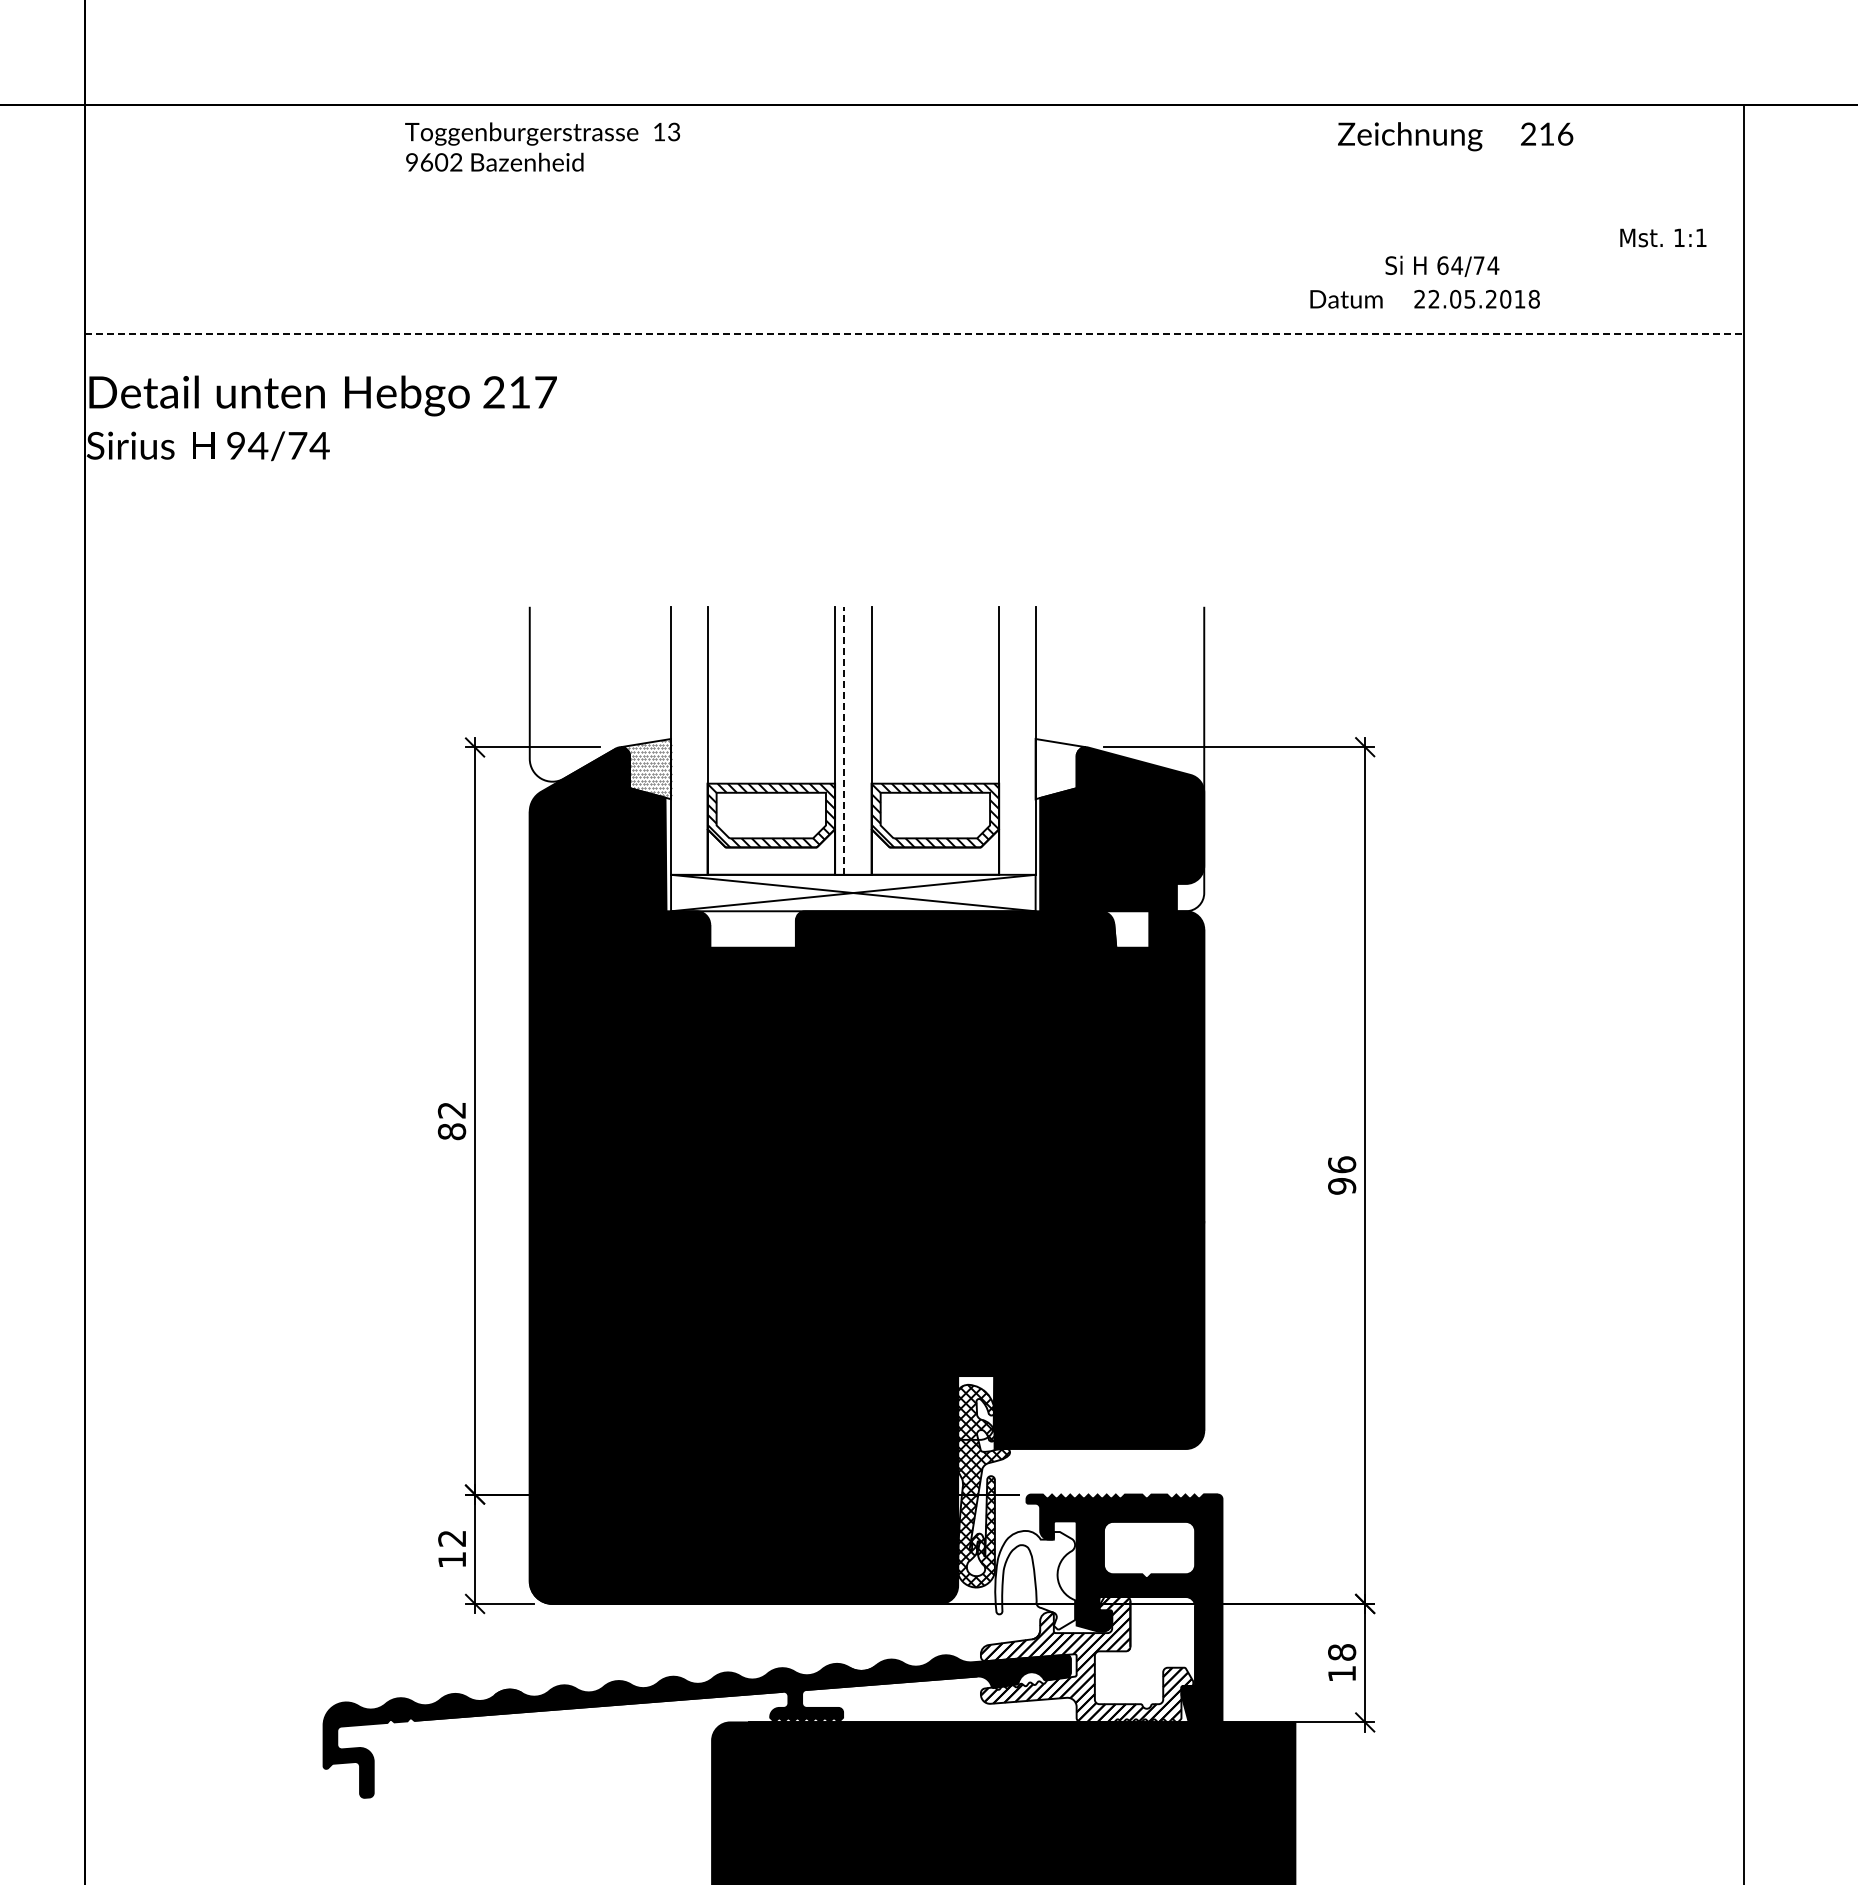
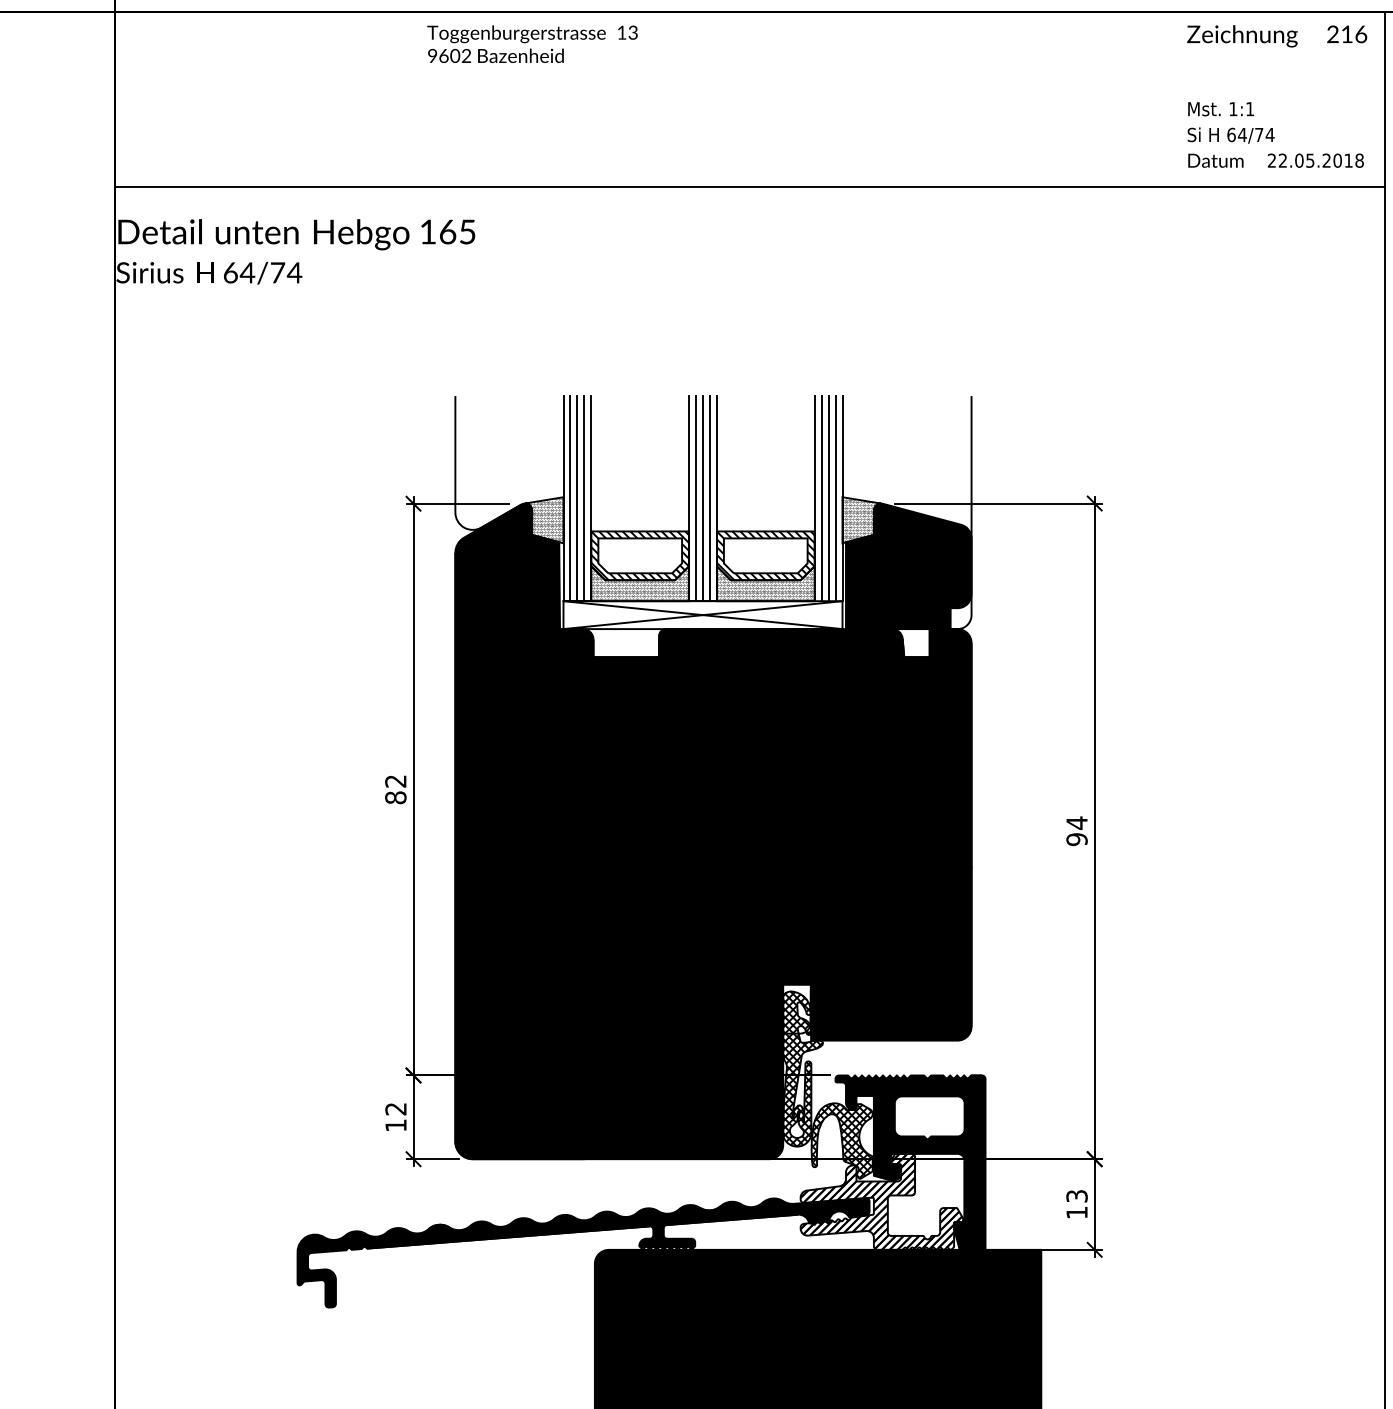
text: (1455, 136) -> (1277, 36), moved
text: (542, 146) -> (532, 43), moved
text: (1663, 237) -> (1221, 108), moved
text: (1442, 265) -> (1231, 134), moved
text: (1424, 298) -> (1275, 160), moved
line: (915, 333) -> (750, 186), dashed -> solid
text: (519, 392) -> (447, 232), 217 -> 165
text: (236, 445) -> (230, 272), 94/74 -> 64/74
line: (680, 740) -> (570, 498), added
line: (689, 740) -> (577, 498), added
line: (698, 740) -> (584, 498), added
line: (844, 740) -> (696, 498), dashed -> solid
line: (853, 740) -> (703, 498), added
line: (862, 740) -> (710, 498), added
line: (1008, 740) -> (821, 498), added
line: (1017, 740) -> (828, 498), added
line: (1026, 740) -> (835, 498), added
hatch: (1057, 769) -> (859, 520), added
hatch: (770, 851) -> (639, 583), added
hatch: (934, 851) -> (765, 583), added
text: (1342, 1164) -> (1077, 822), 96 -> 94
hatch: (1035, 1580) -> (842, 1141), added
text: (1342, 1652) -> (1077, 1196), 18 -> 13

